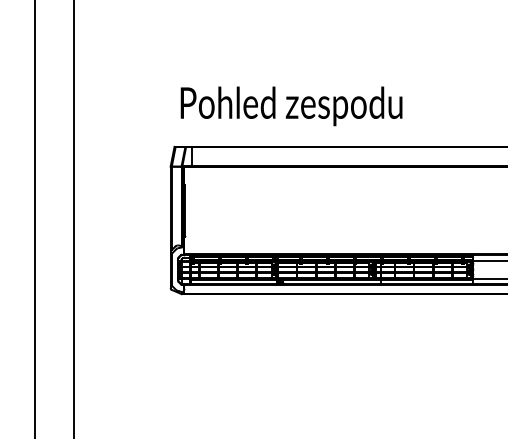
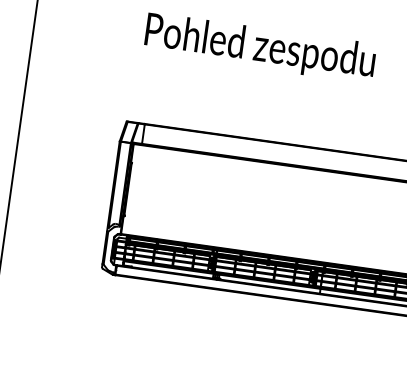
text: (291, 106) -> (260, 48), moved

